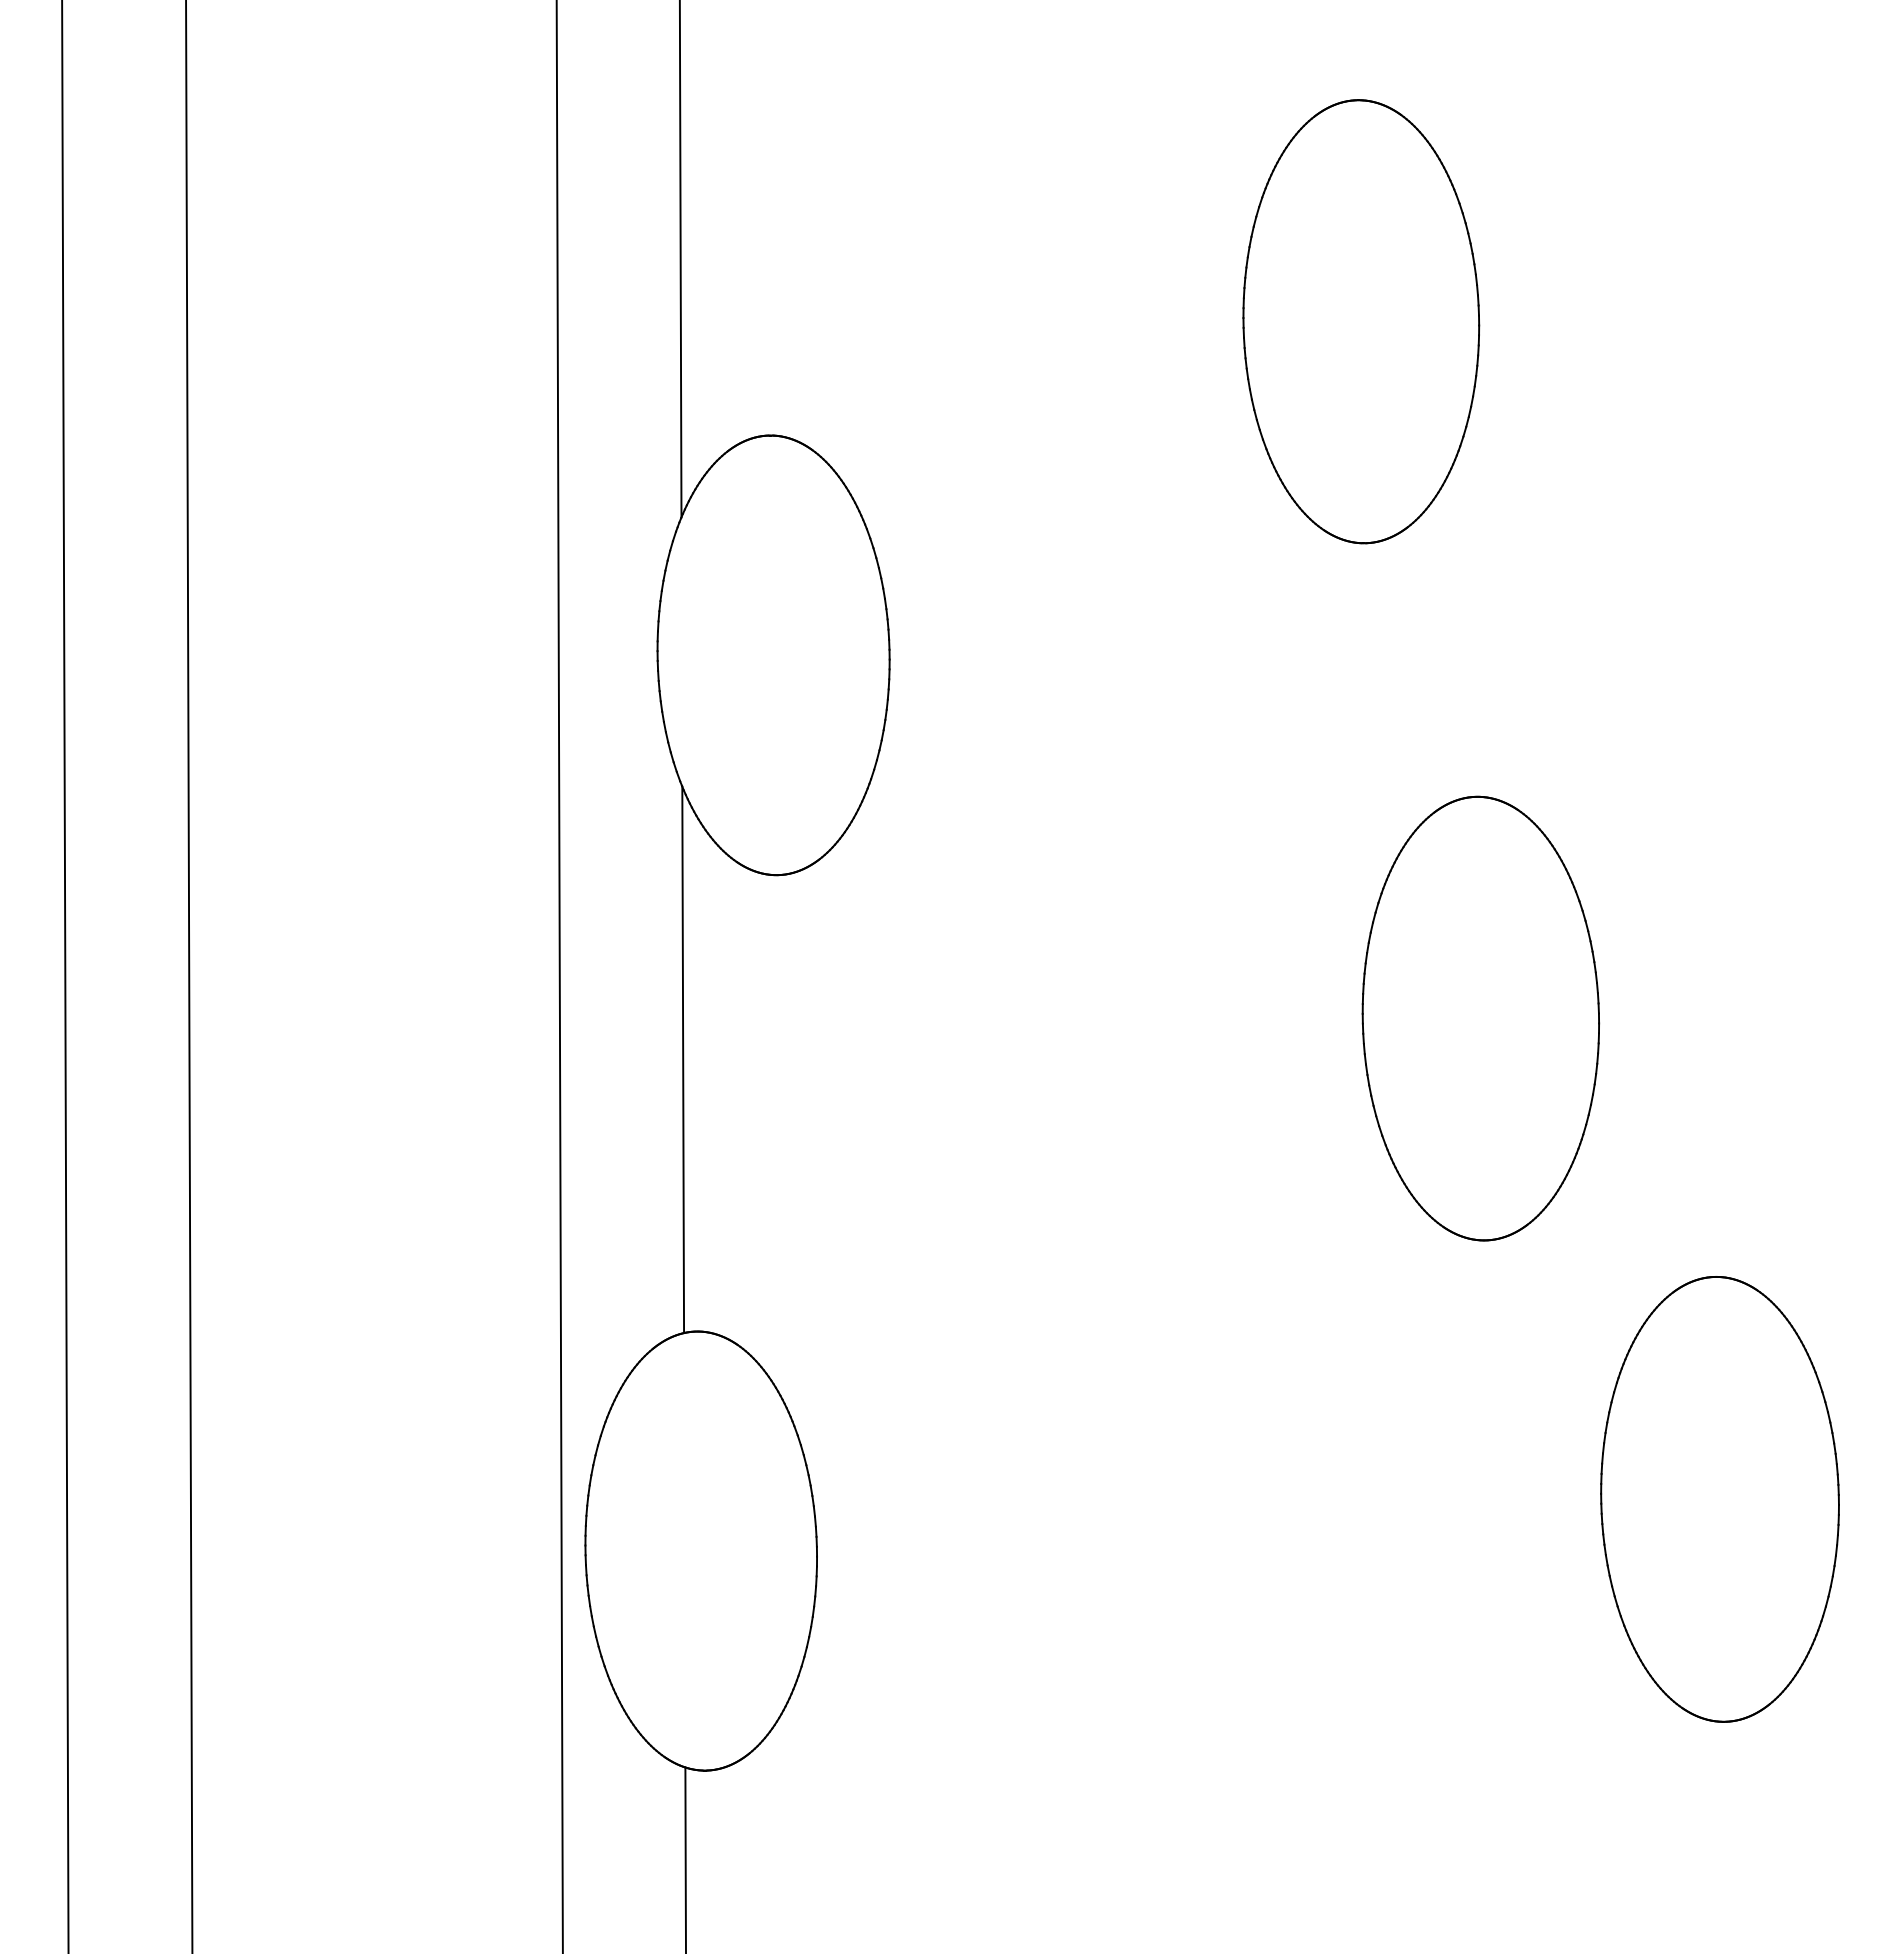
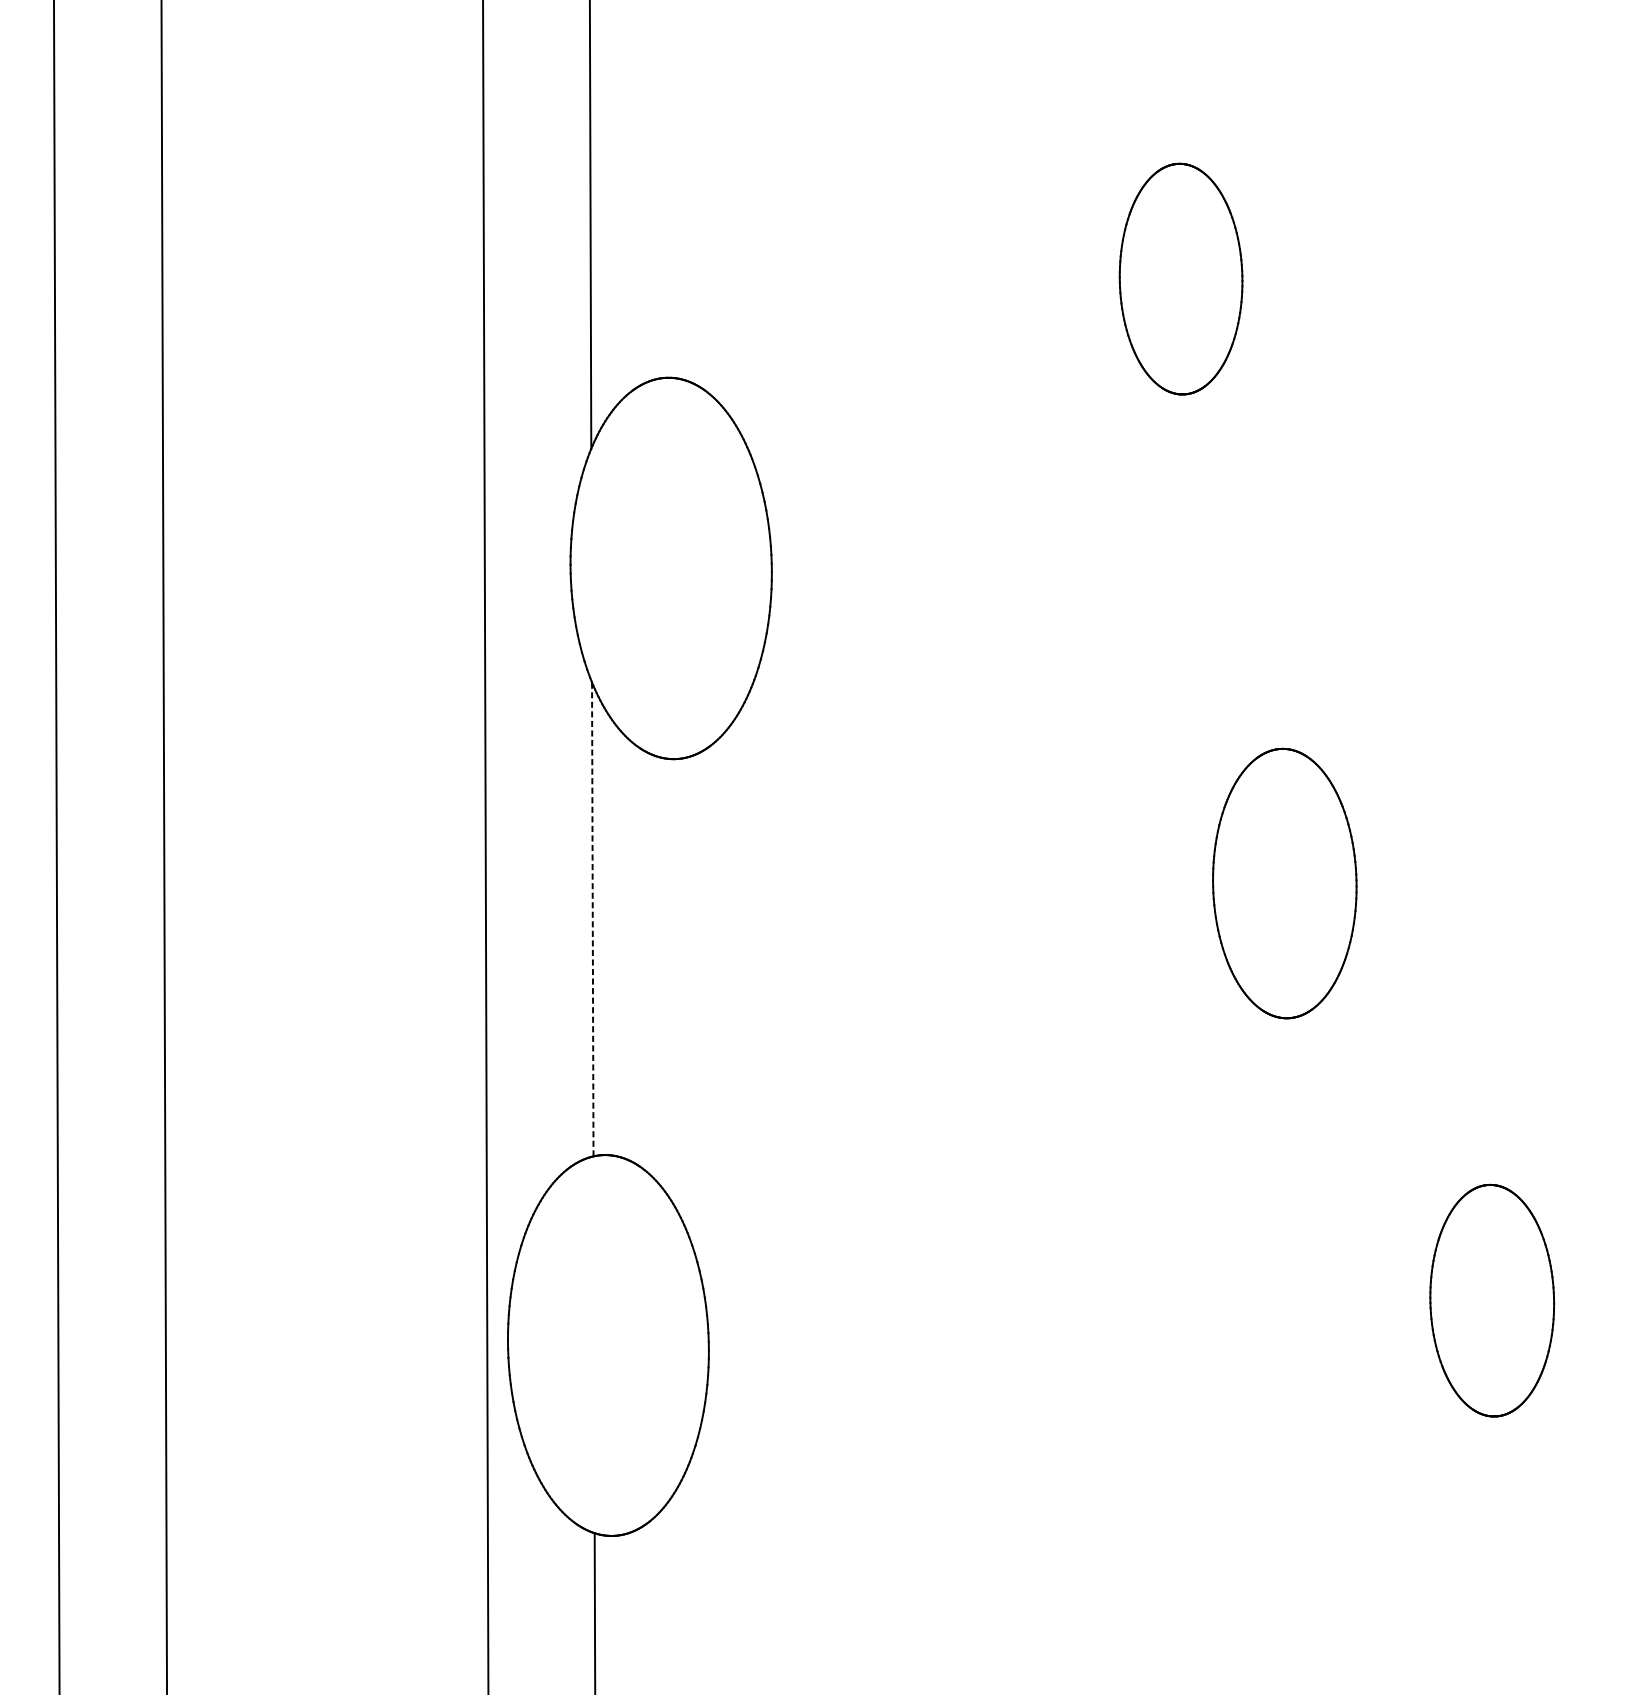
part: (1361, 321) -> (1181, 278), size x0.6
part: (1480, 1018) -> (1284, 883), size x0.7
line: (683, 1059) -> (593, 919), solid -> dashed
part: (1719, 1499) -> (1491, 1300), size x0.6

